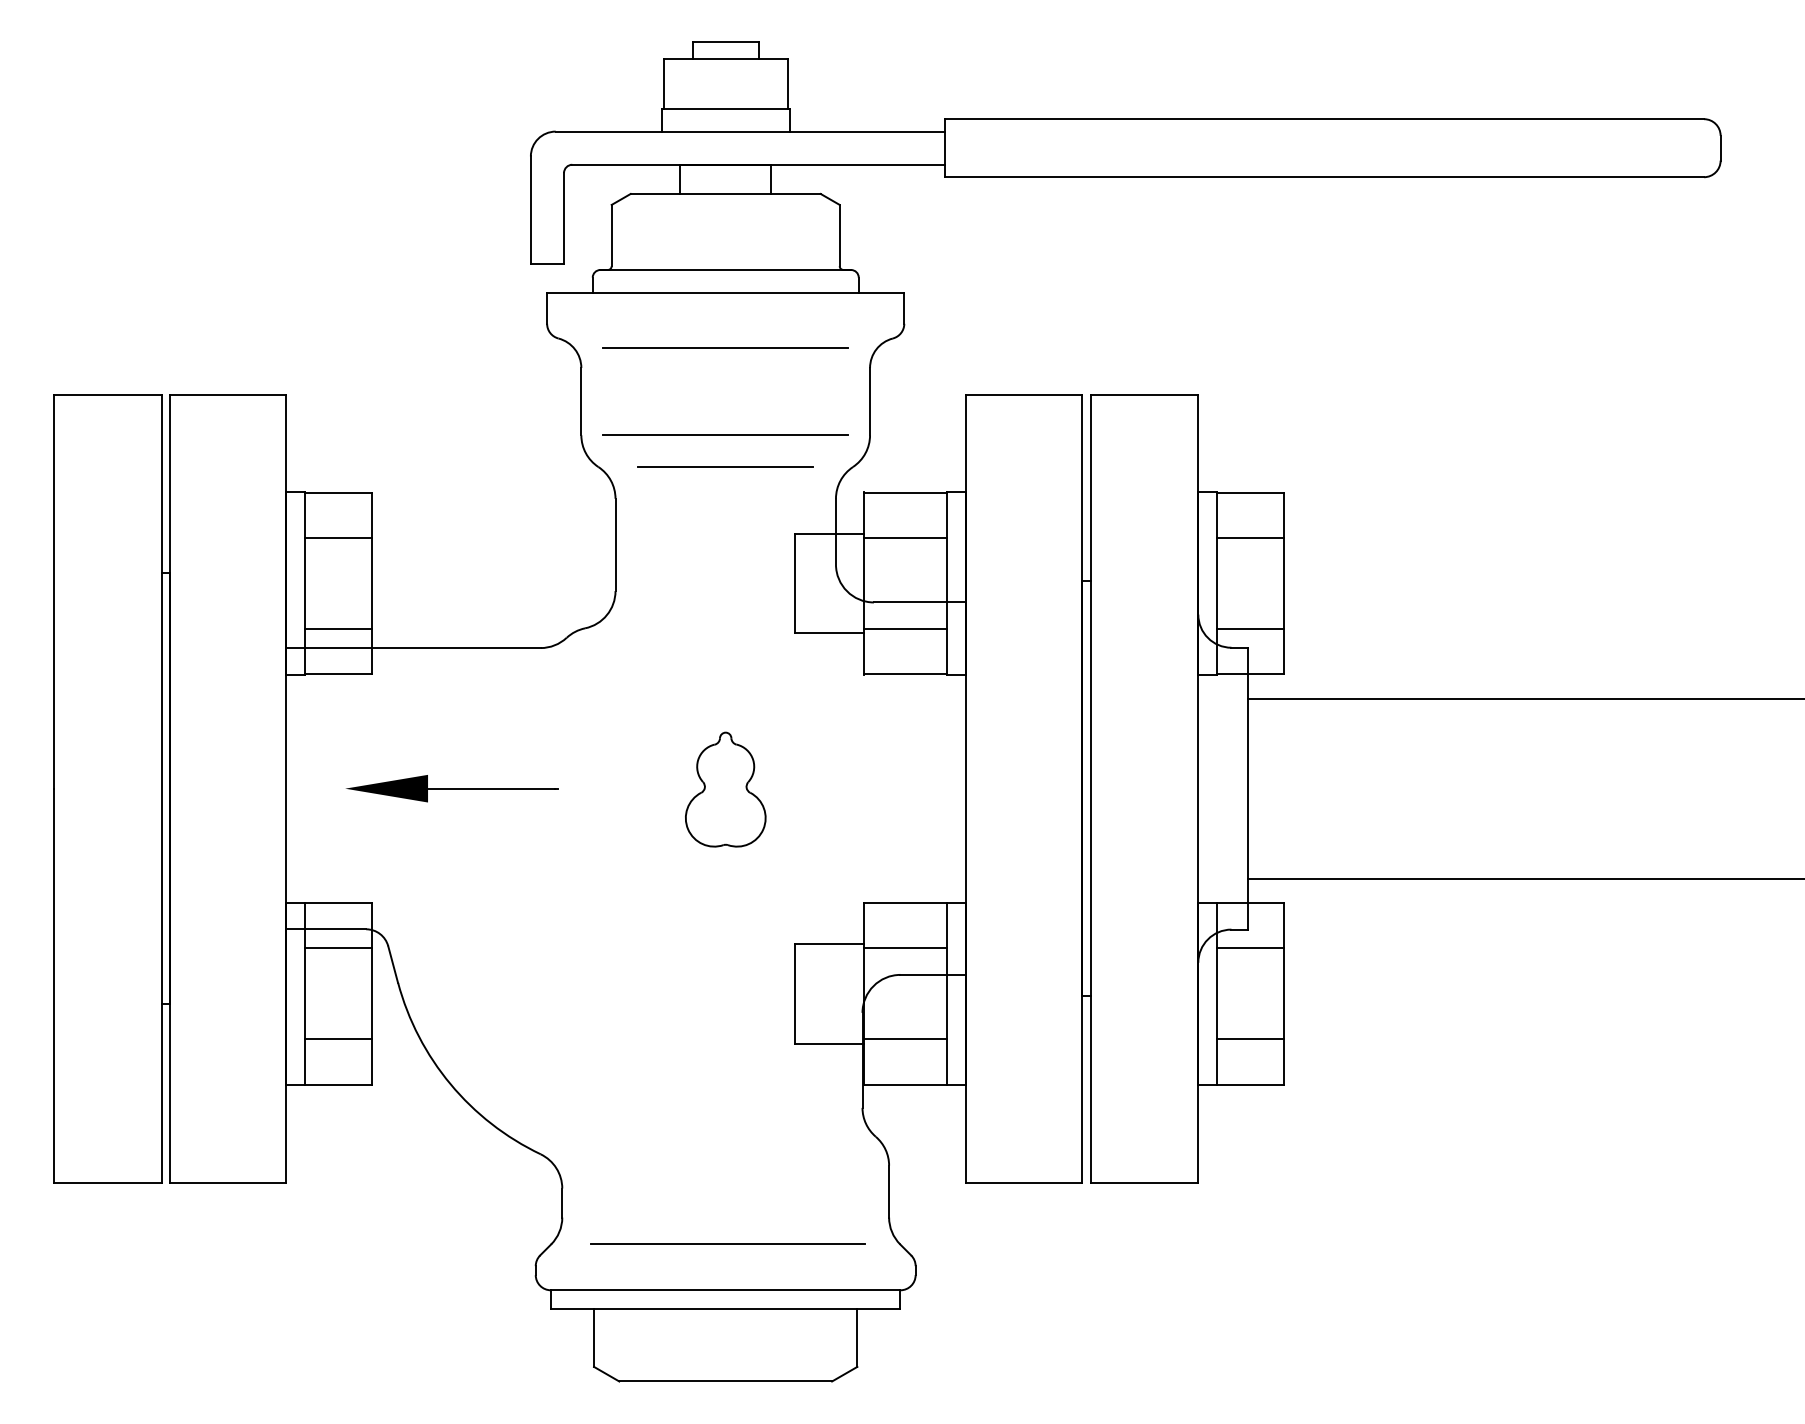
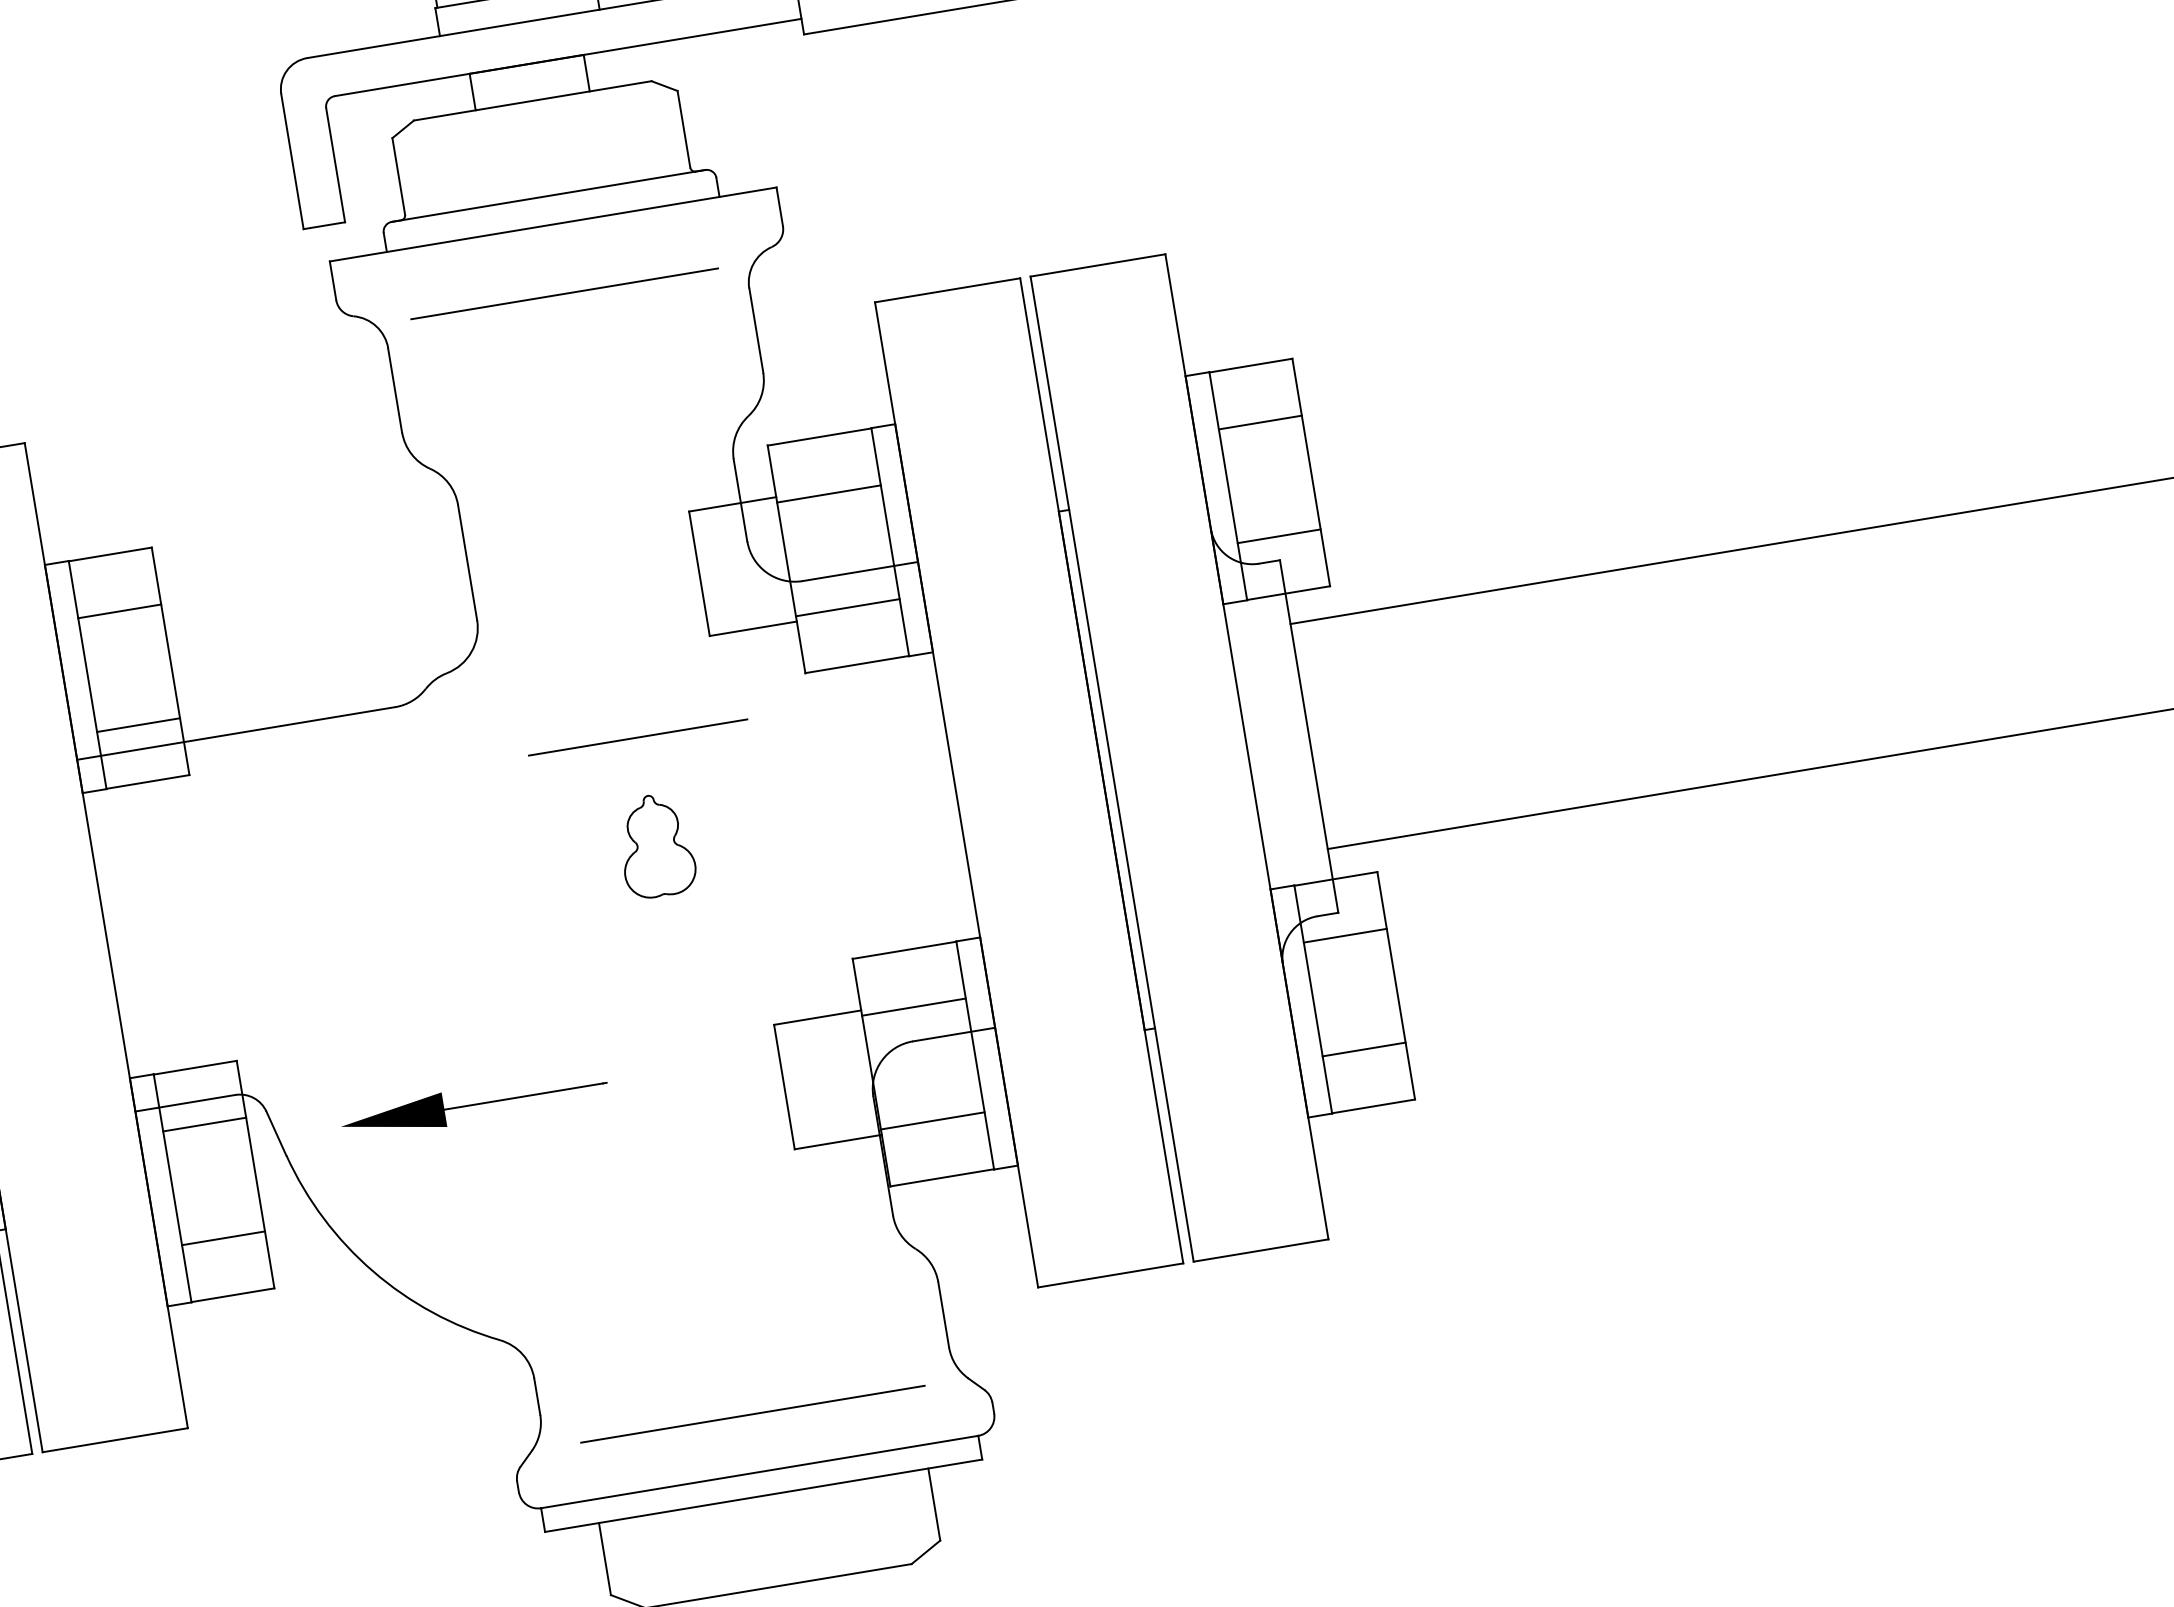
line: (725, 435) -> (582, 403), removed
line: (725, 466) -> (637, 736), moved
part: (451, 788) -> (473, 1104), moved
part: (725, 789) -> (655, 845), size x0.7

